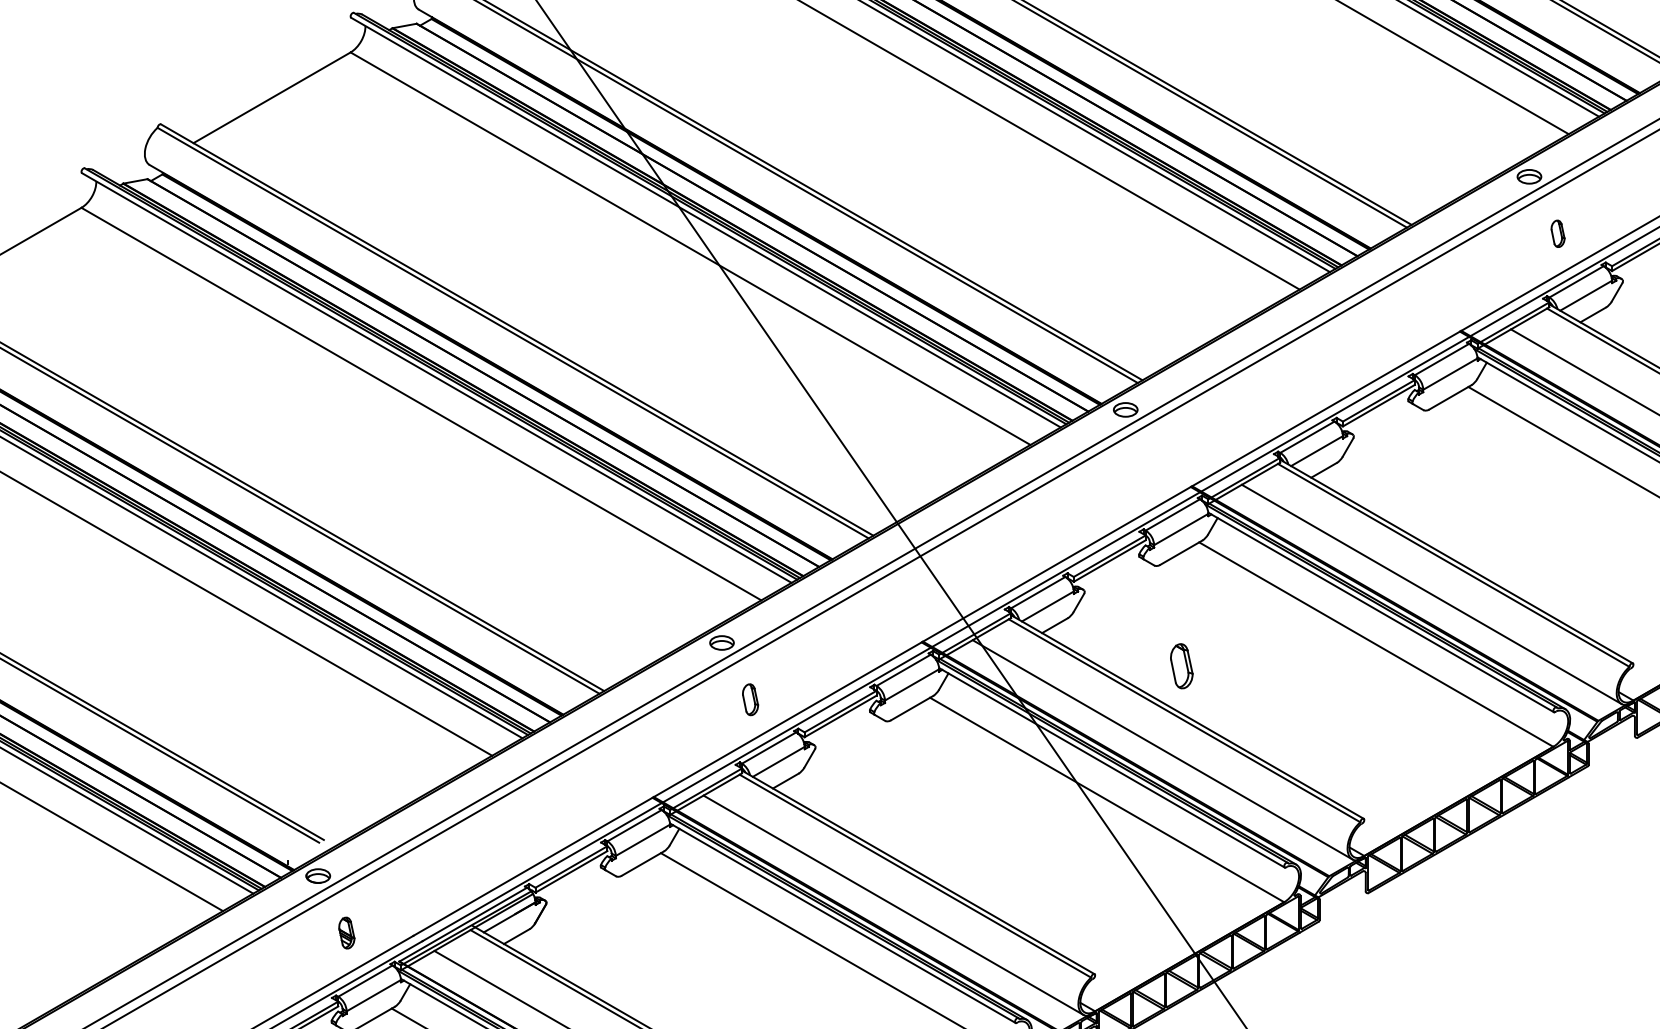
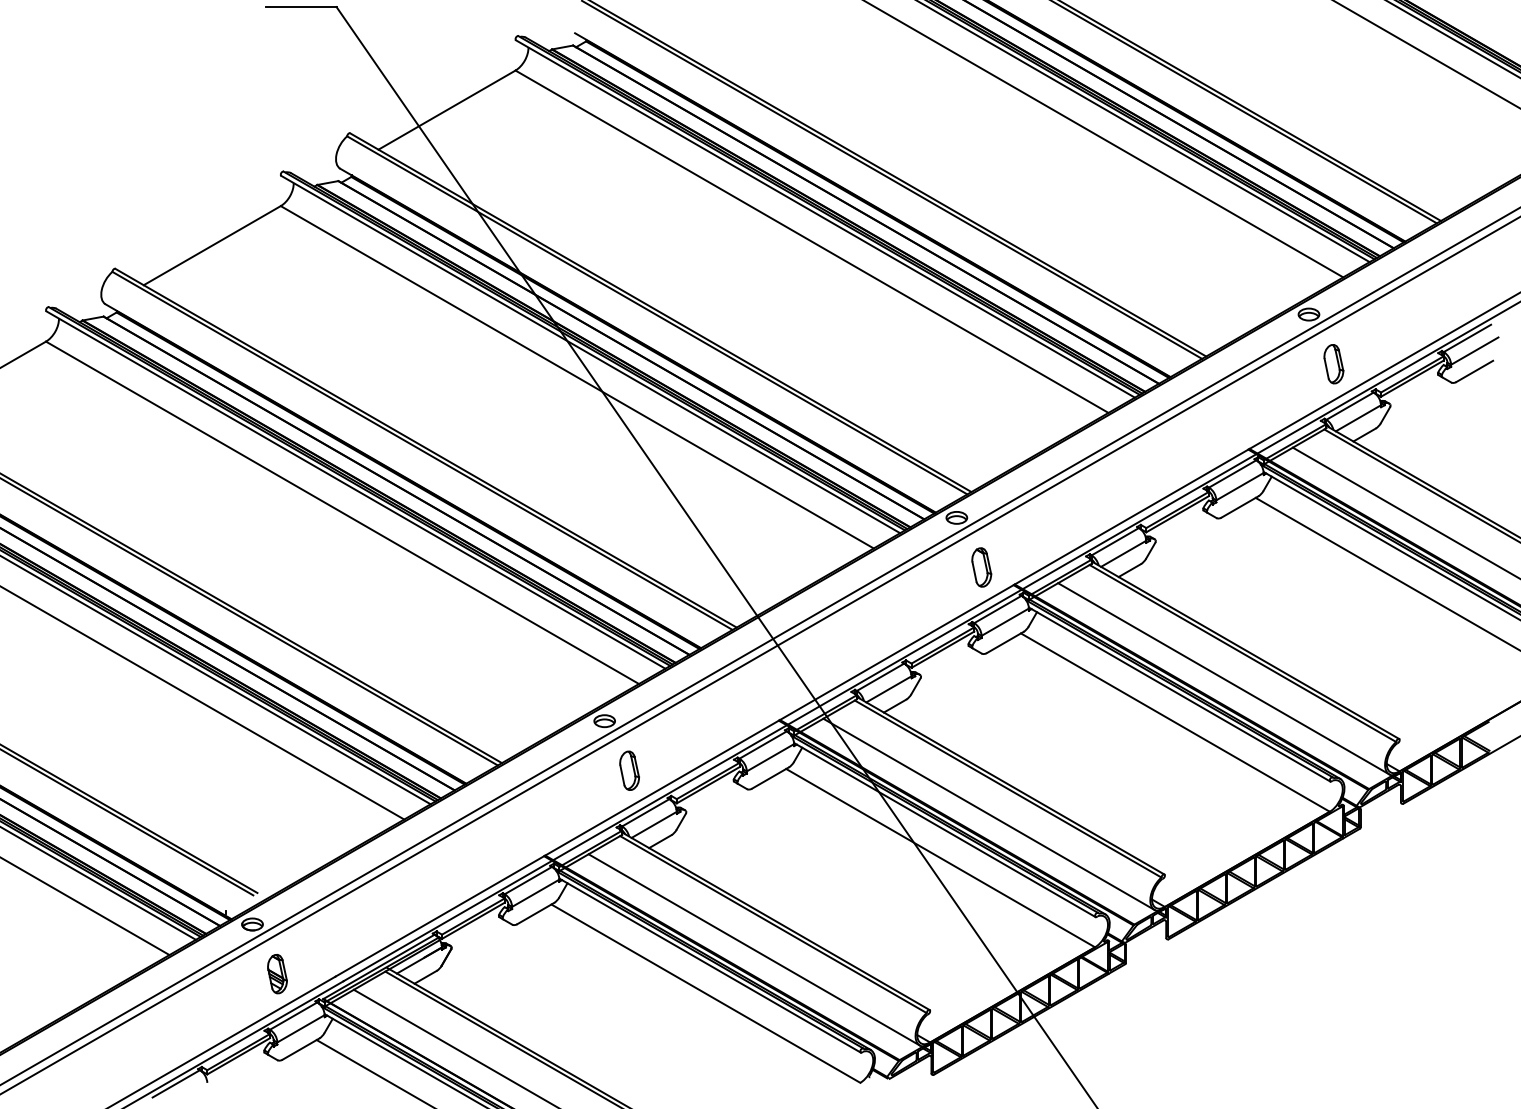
part: (1557, 234) -> (1333, 364), size x1.67
part: (1181, 666) -> (981, 567), moved
part: (750, 699) -> (629, 770), size x1.43
part: (346, 933) -> (277, 974), size x1.43

